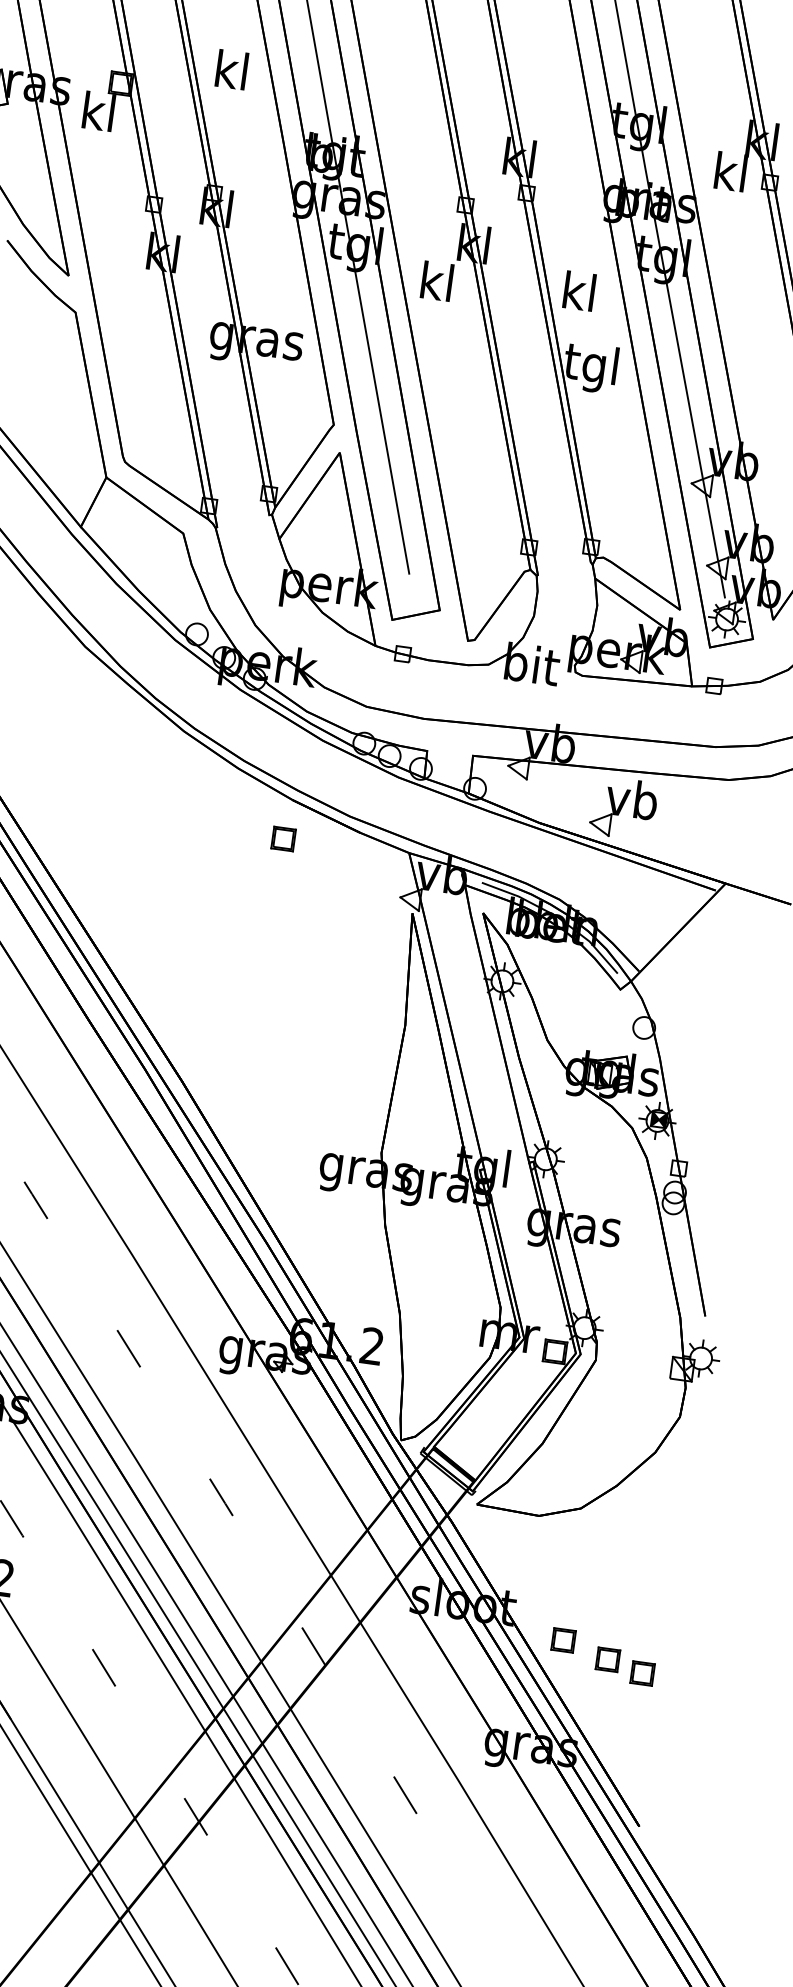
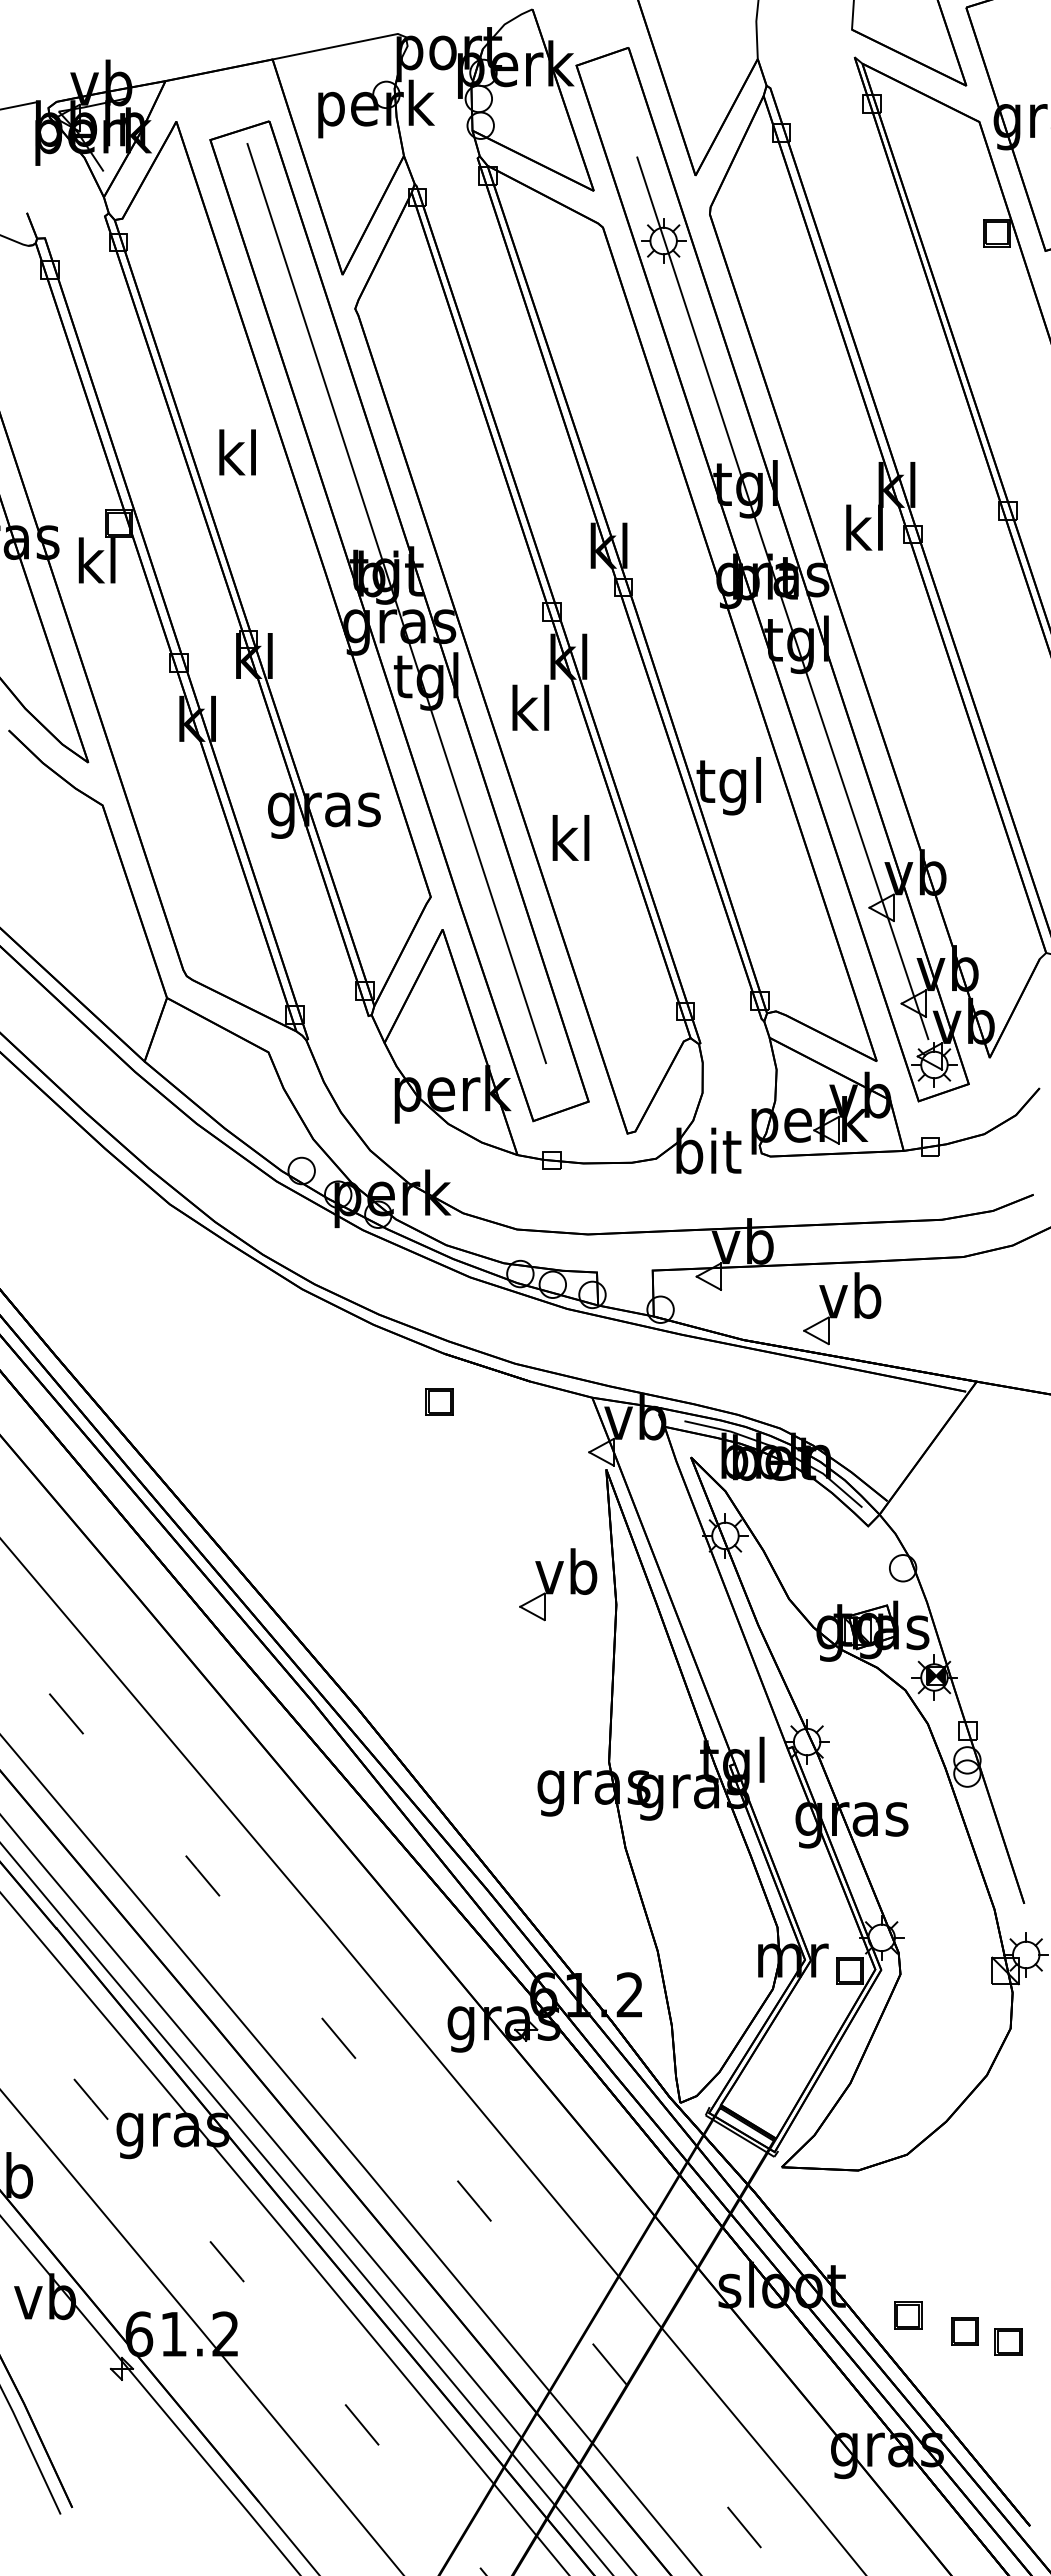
text: (231, 69) -> (237, 452), moved
text: (579, 290) -> (570, 837), moved
part: (360, 1002) -> (558, 1584), added

